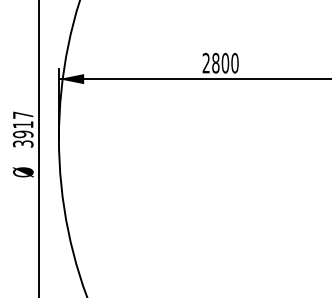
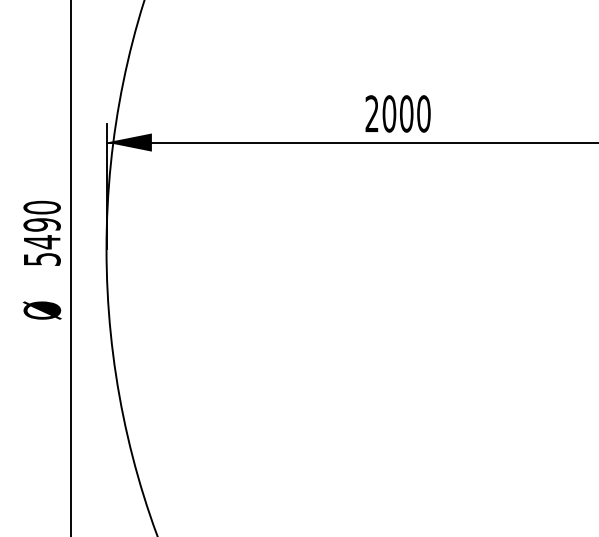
text: (215, 63) -> (388, 114), 2800 -> 2000
text: (22, 129) -> (40, 233), 3917 -> 5490

